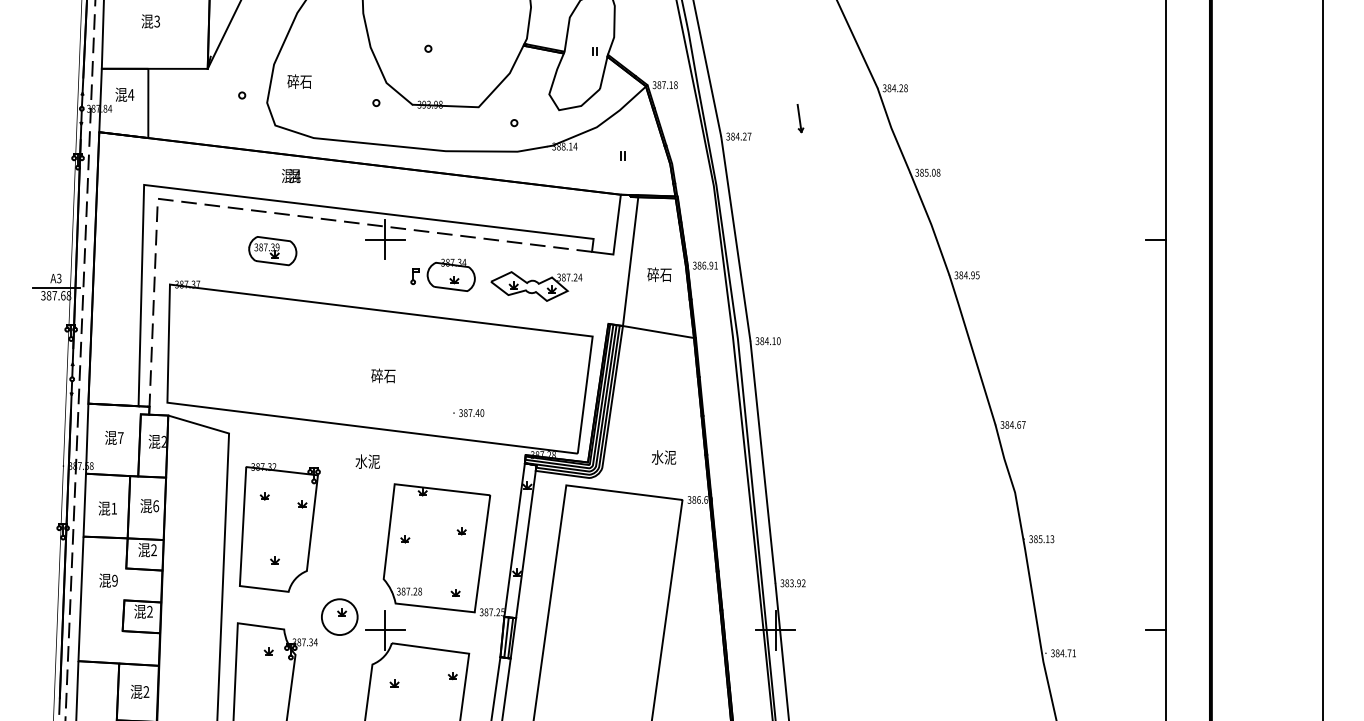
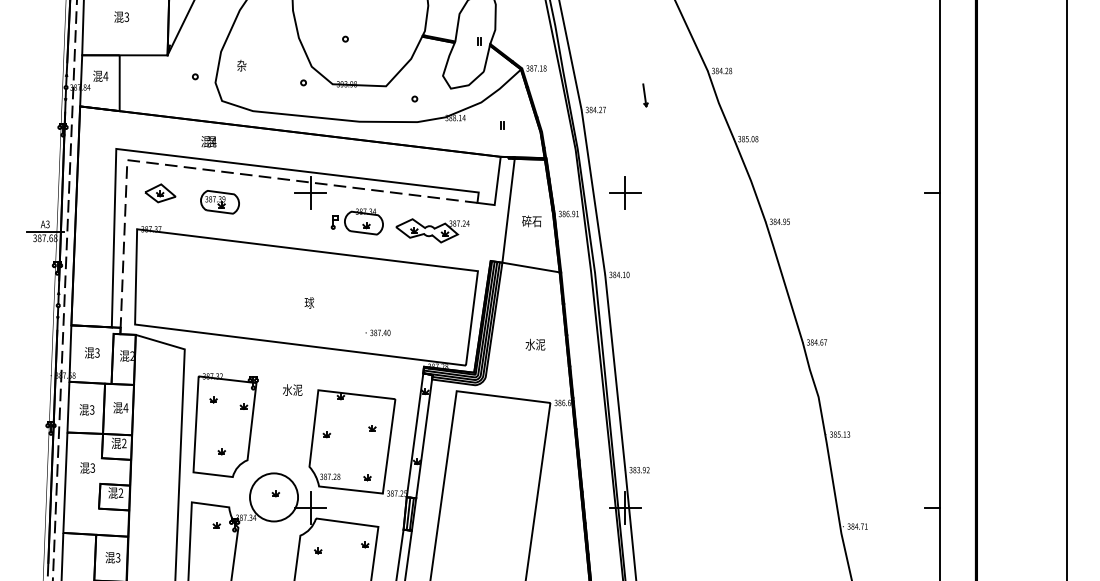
text: (299, 81) -> (241, 65), 碎石 -> 杂
text: (290, 175) -> (208, 141), moved
part: (775, 238) -> (625, 192), added
part: (198, 240) -> (160, 193), added
text: (382, 375) -> (308, 302), 碎石 -> 球
text: (120, 437) -> (97, 352), 7 -> 3
text: (664, 457) -> (535, 344), moved
text: (367, 460) -> (292, 389), moved
text: (155, 505) -> (125, 407), 6 -> 4
text: (113, 508) -> (91, 409), 1 -> 3
text: (114, 581) -> (92, 468), 9 -> 3
circle: (340, 617) -> (274, 497), size x1.67
text: (145, 692) -> (117, 558), 2 -> 3

